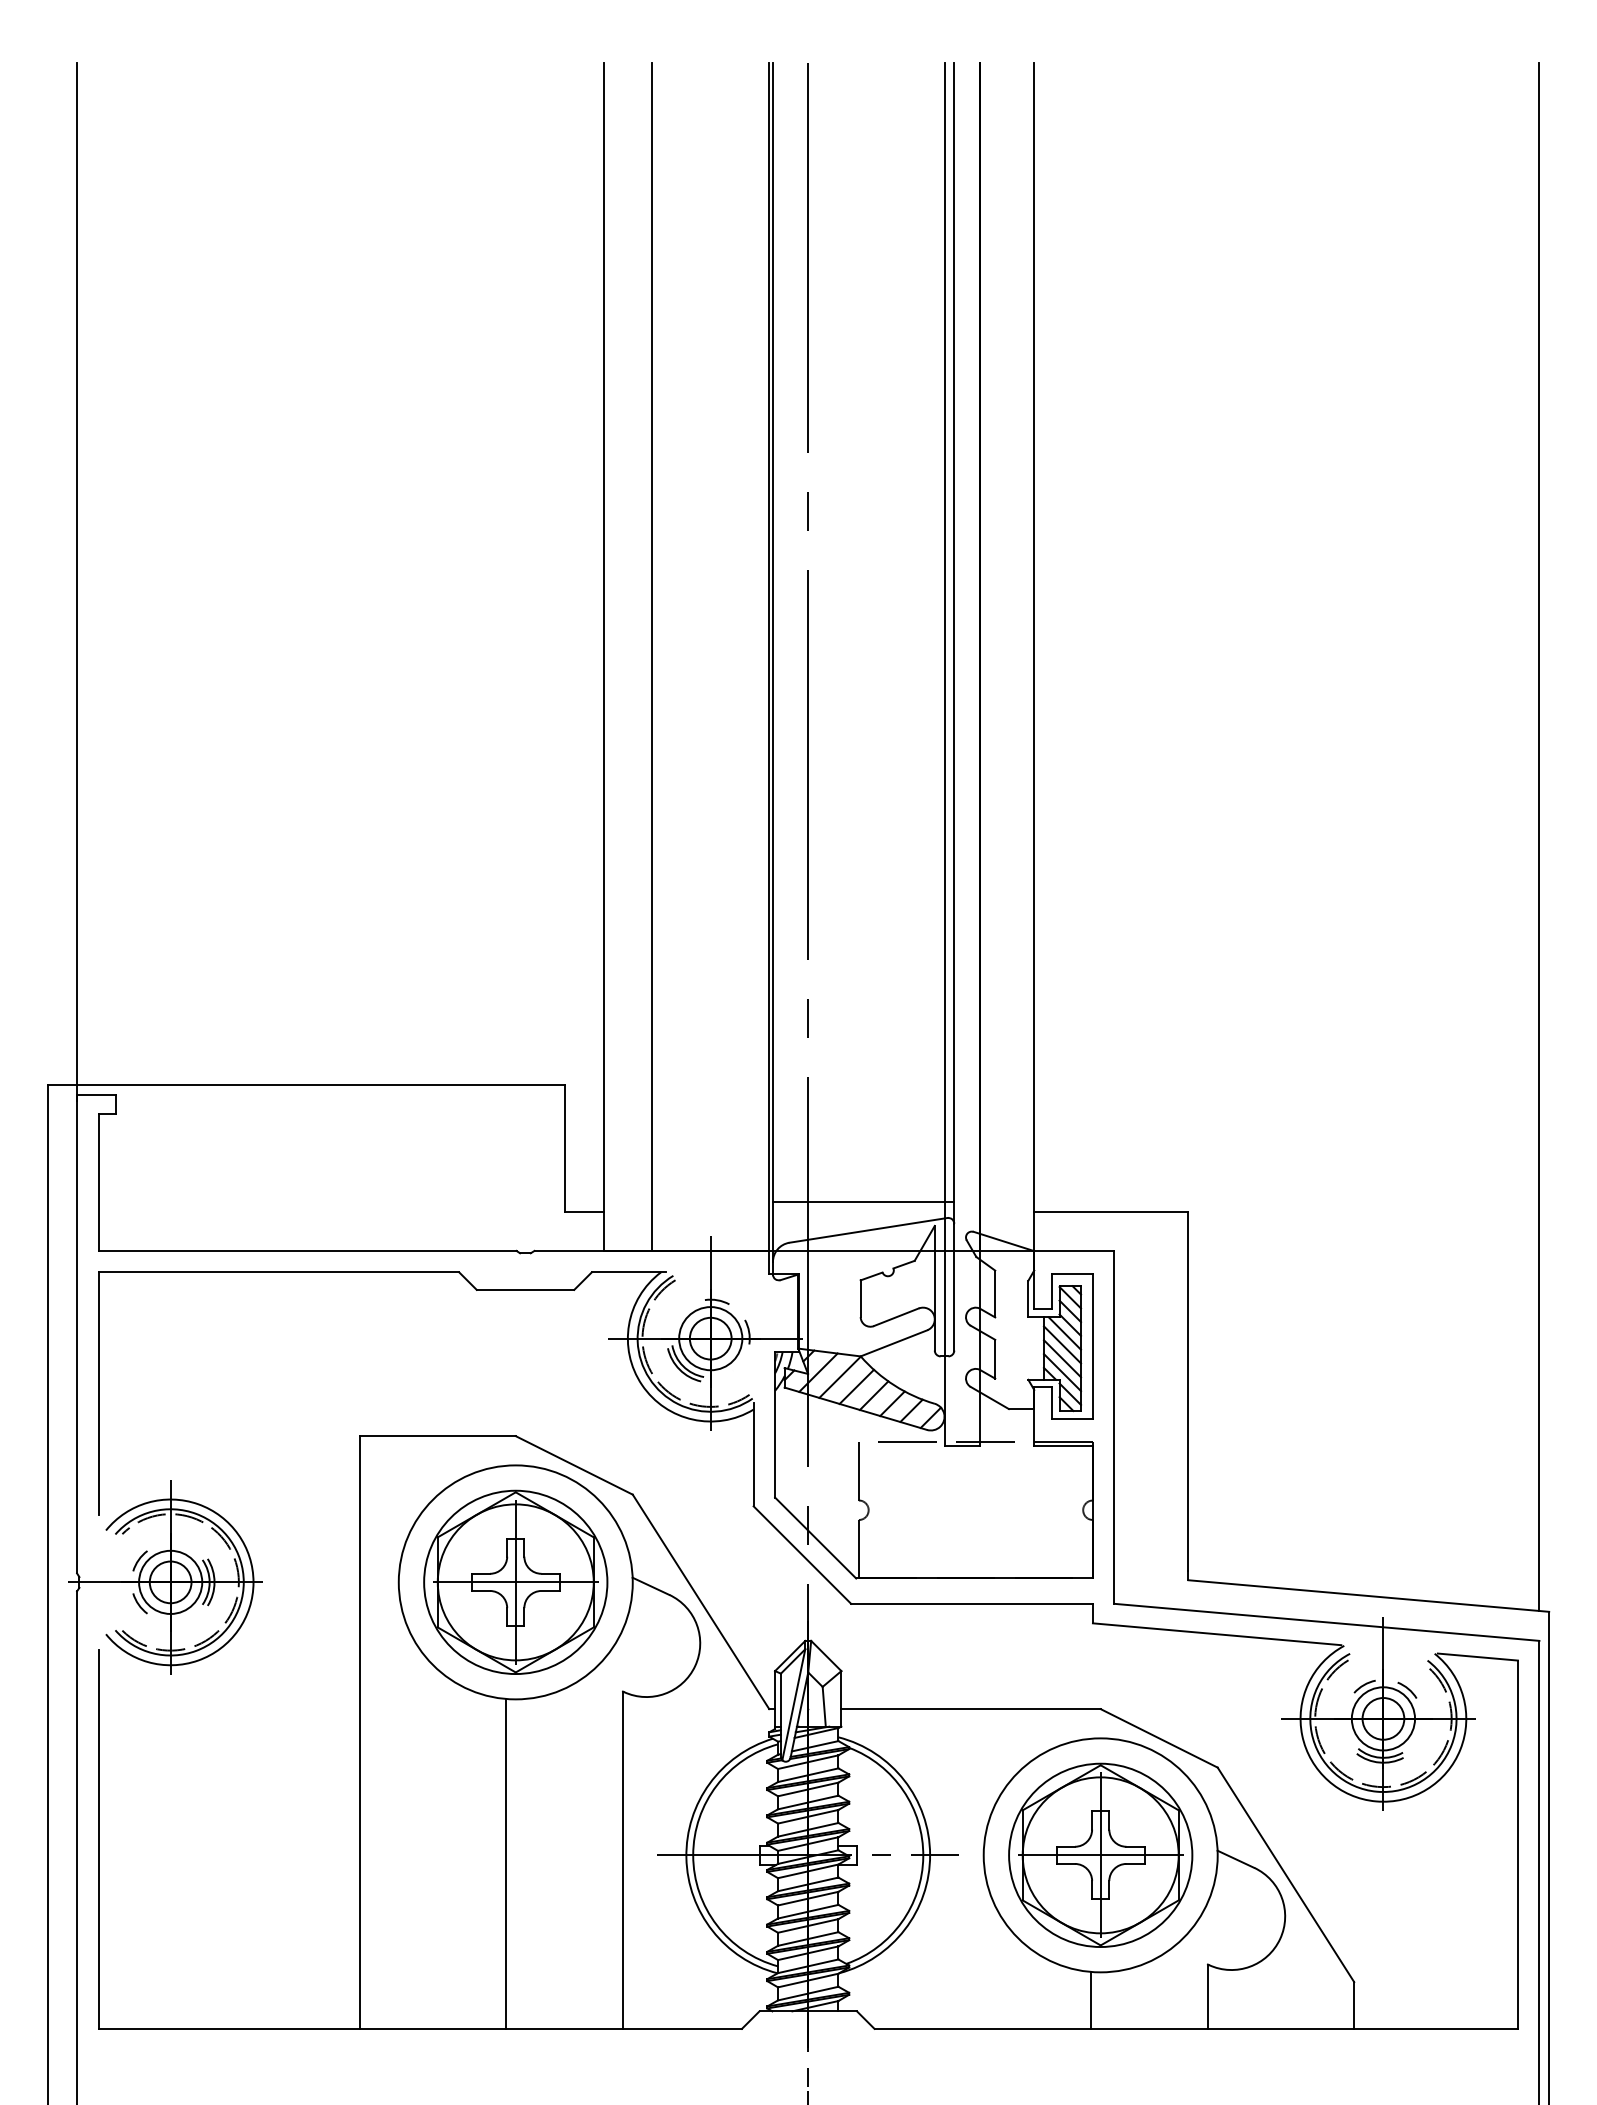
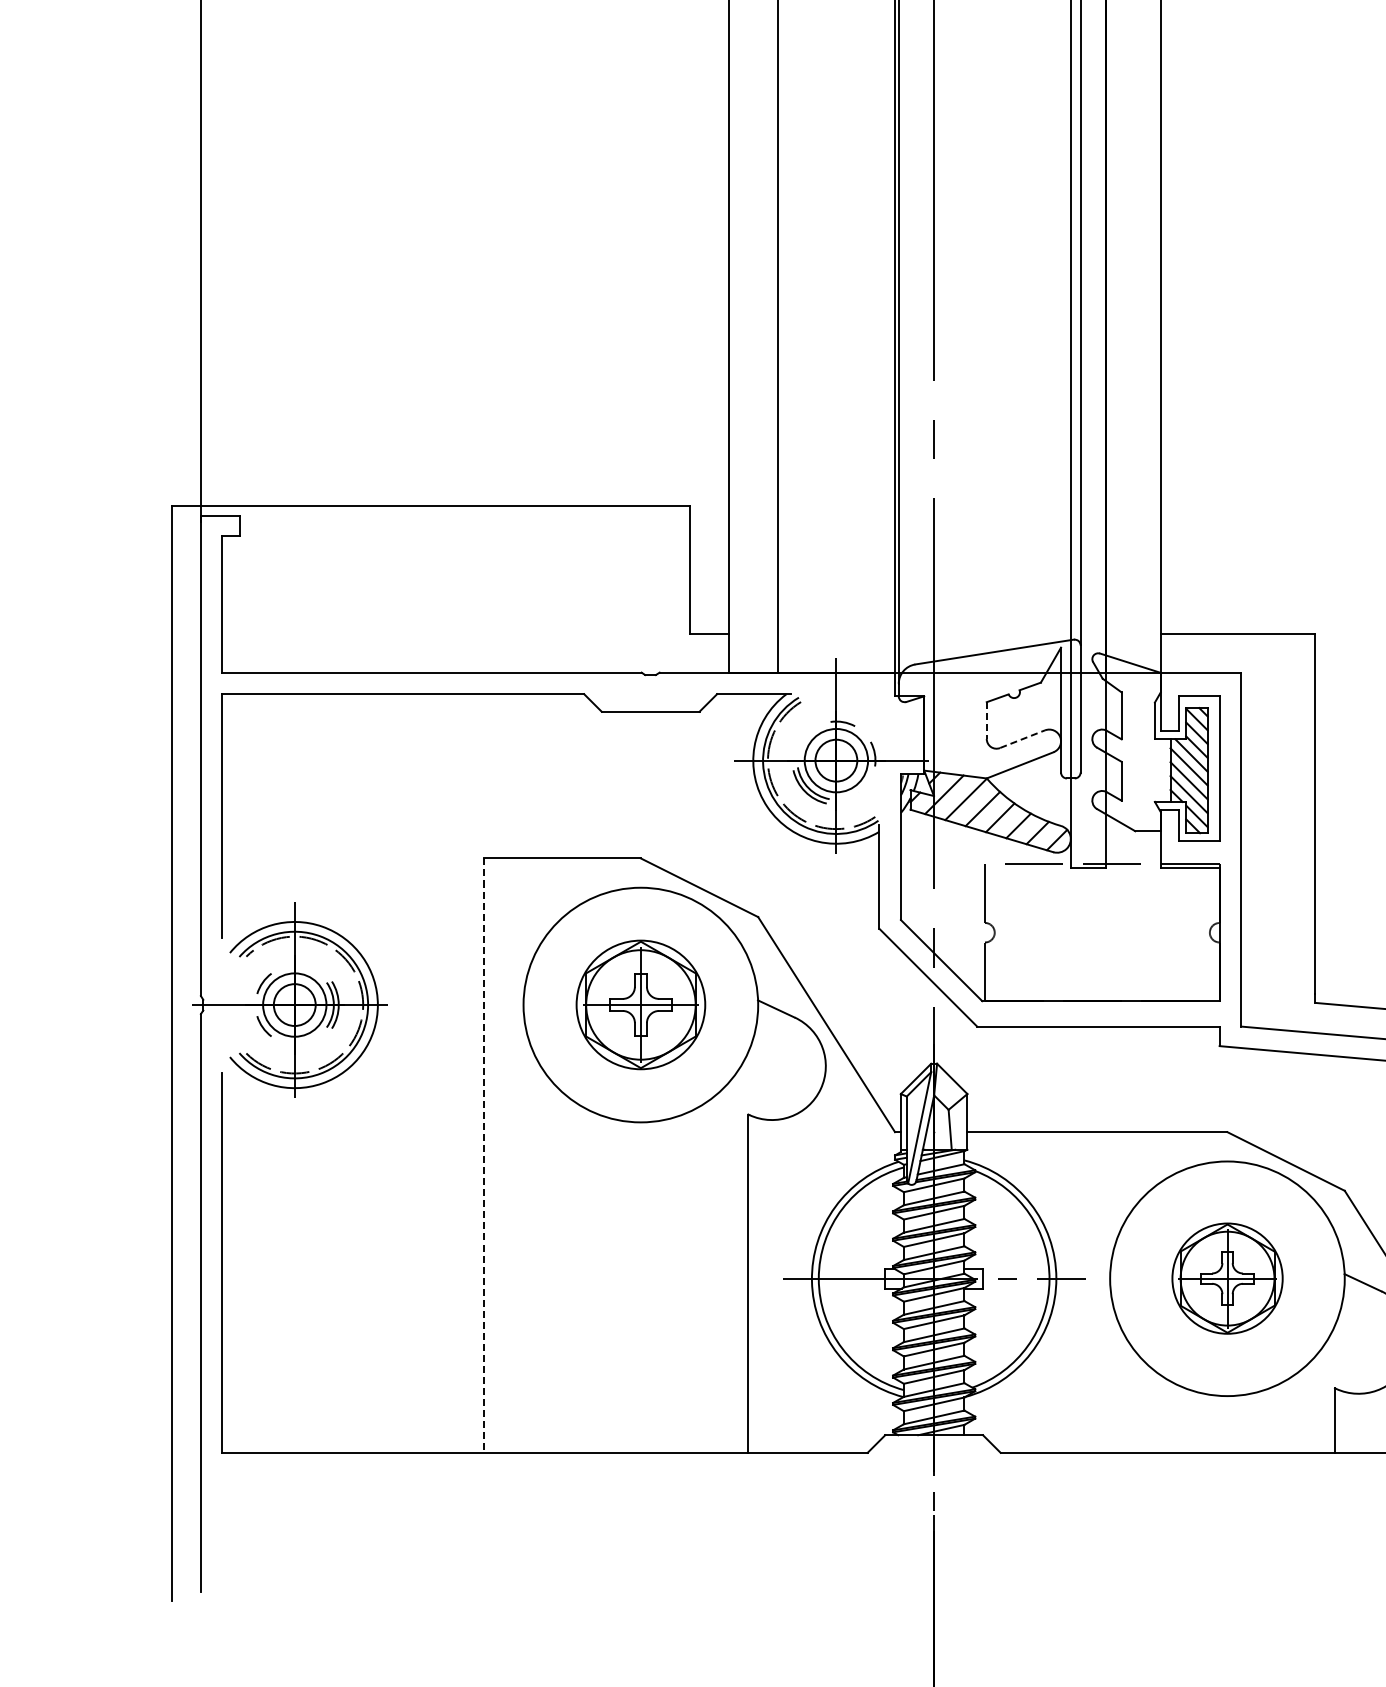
line: (863, 1202) -> (989, 624), removed
line: (860, 1299) -> (986, 721), solid -> dashed
line: (896, 1317) -> (1022, 739), solid -> dashed
part: (515, 1581) -> (640, 1004), size x0.7
line: (359, 1733) -> (484, 1156), solid -> dashed
part: (1100, 1854) -> (1227, 1277), size x0.6
line: (506, 1863) -> (631, 1286), removed
line: (1090, 1999) -> (1217, 1423), removed

